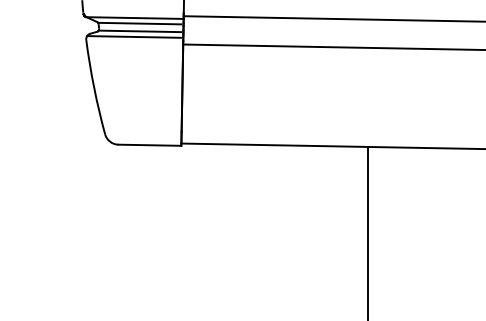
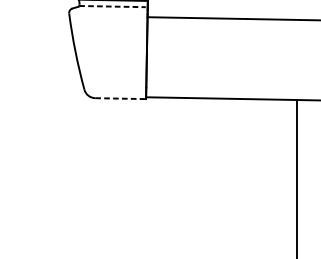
line: (140, 31) -> (113, 6), solid -> dashed
line: (133, 36) -> (107, 10), removed
line: (150, 145) -> (121, 98), solid -> dashed

